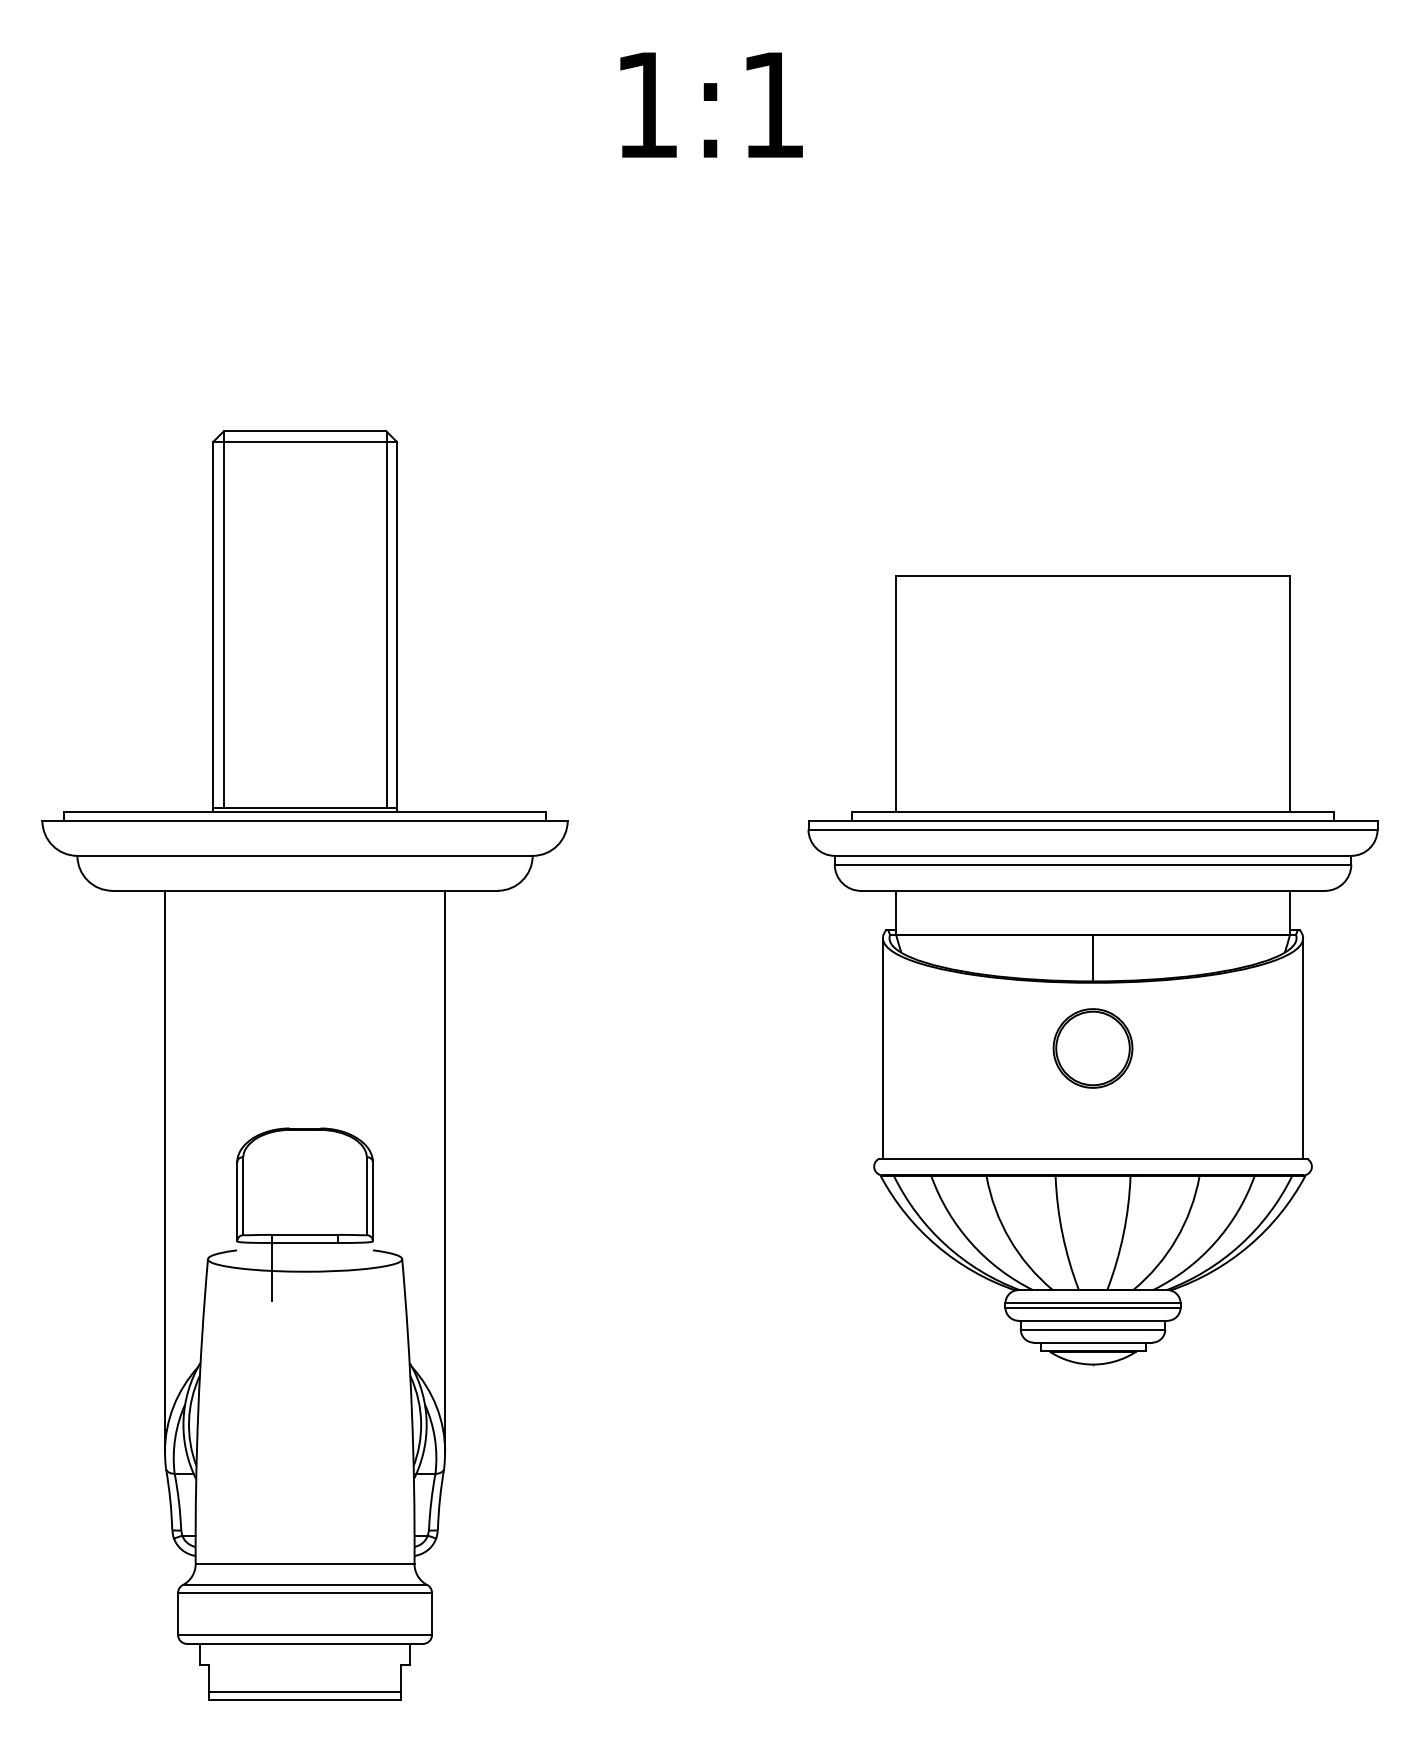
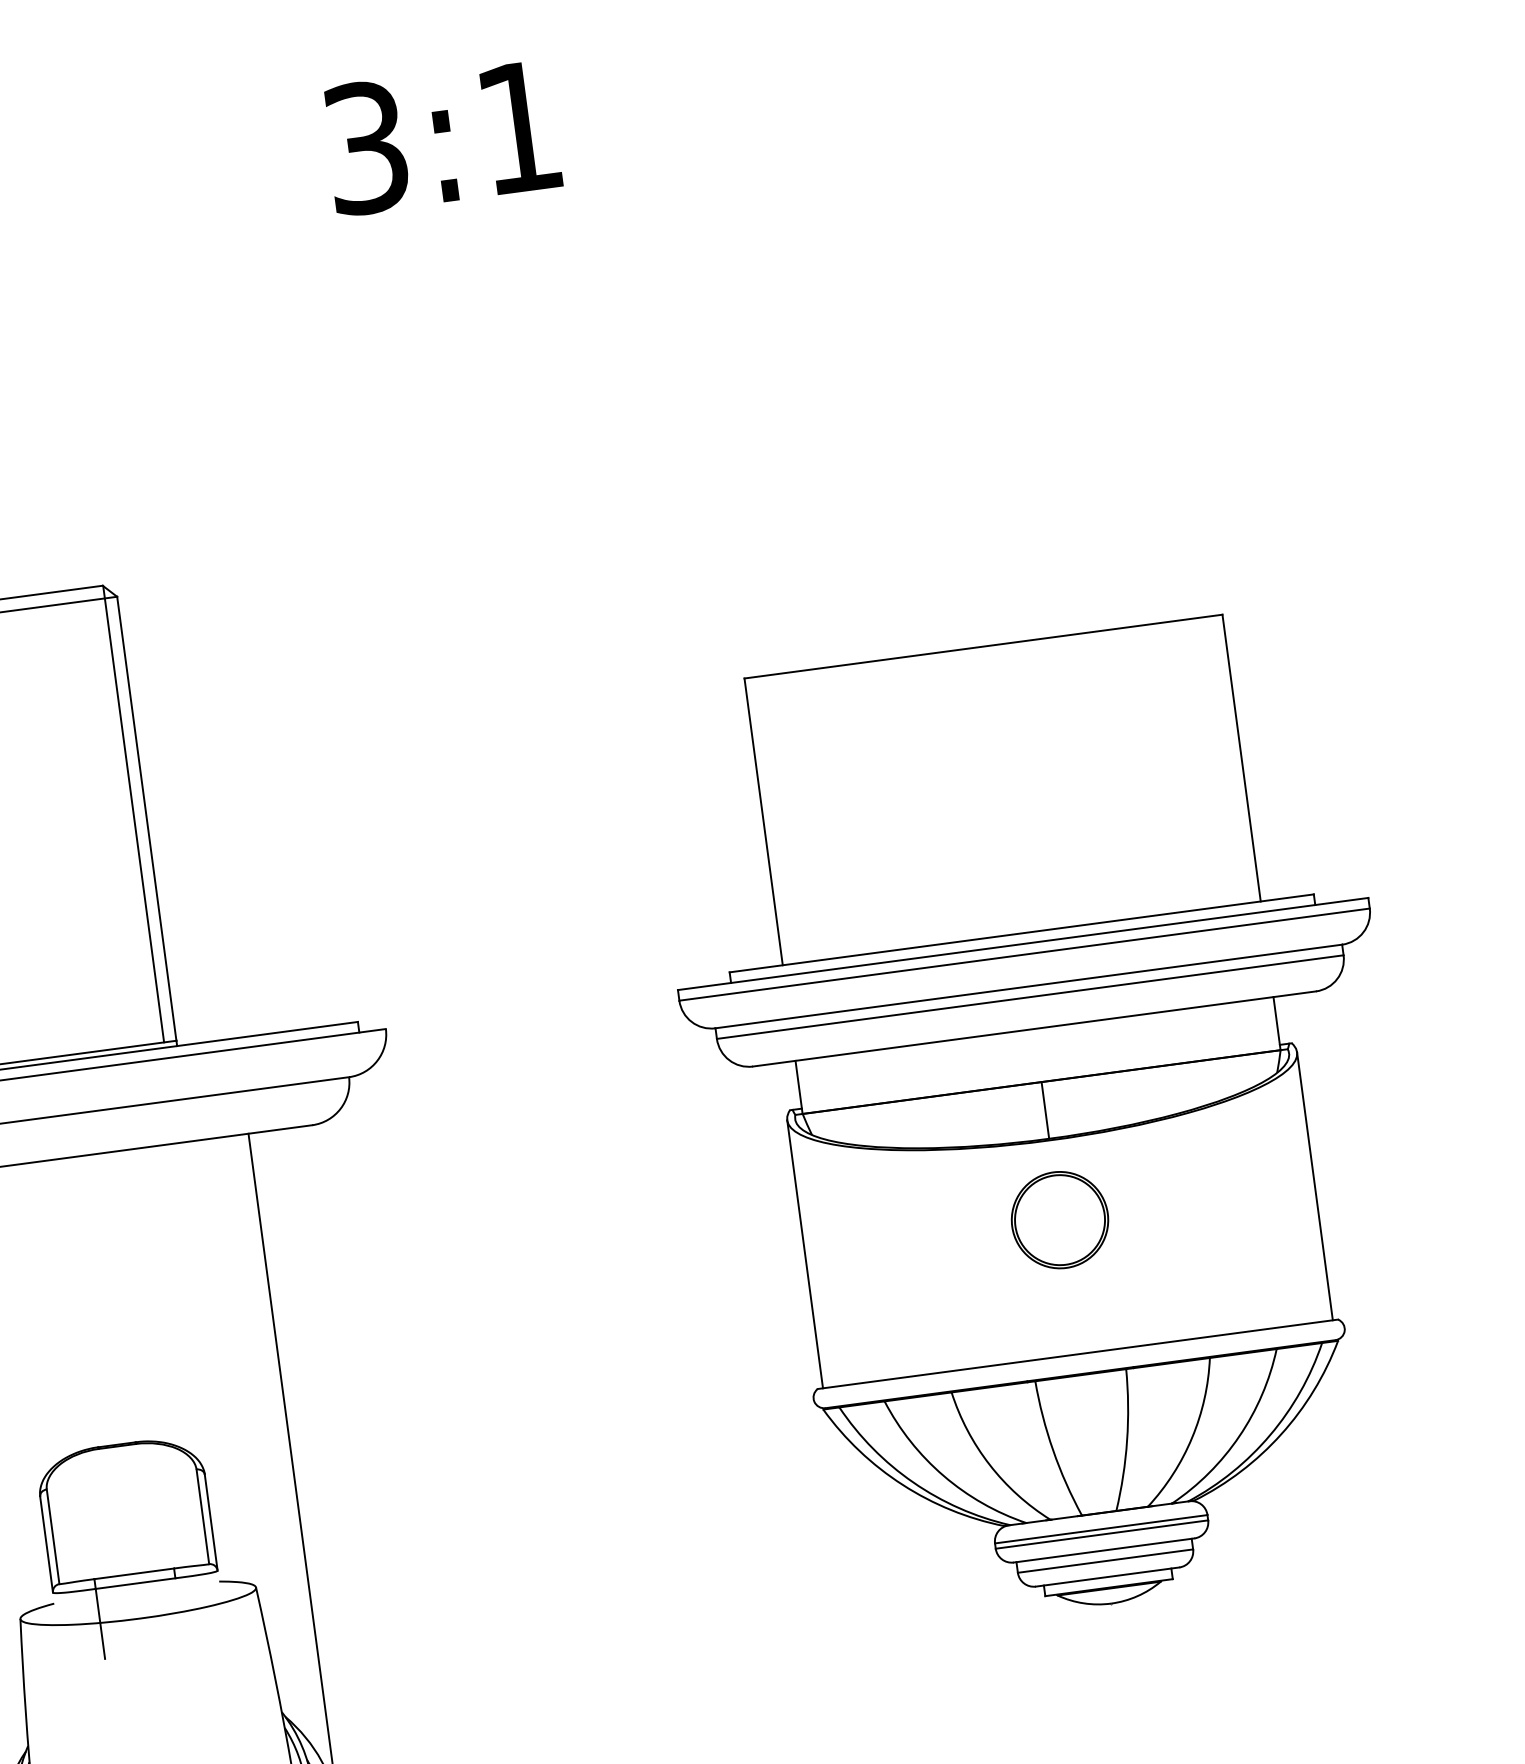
text: (647, 104) -> (366, 147), 1:1 -> 3:1

